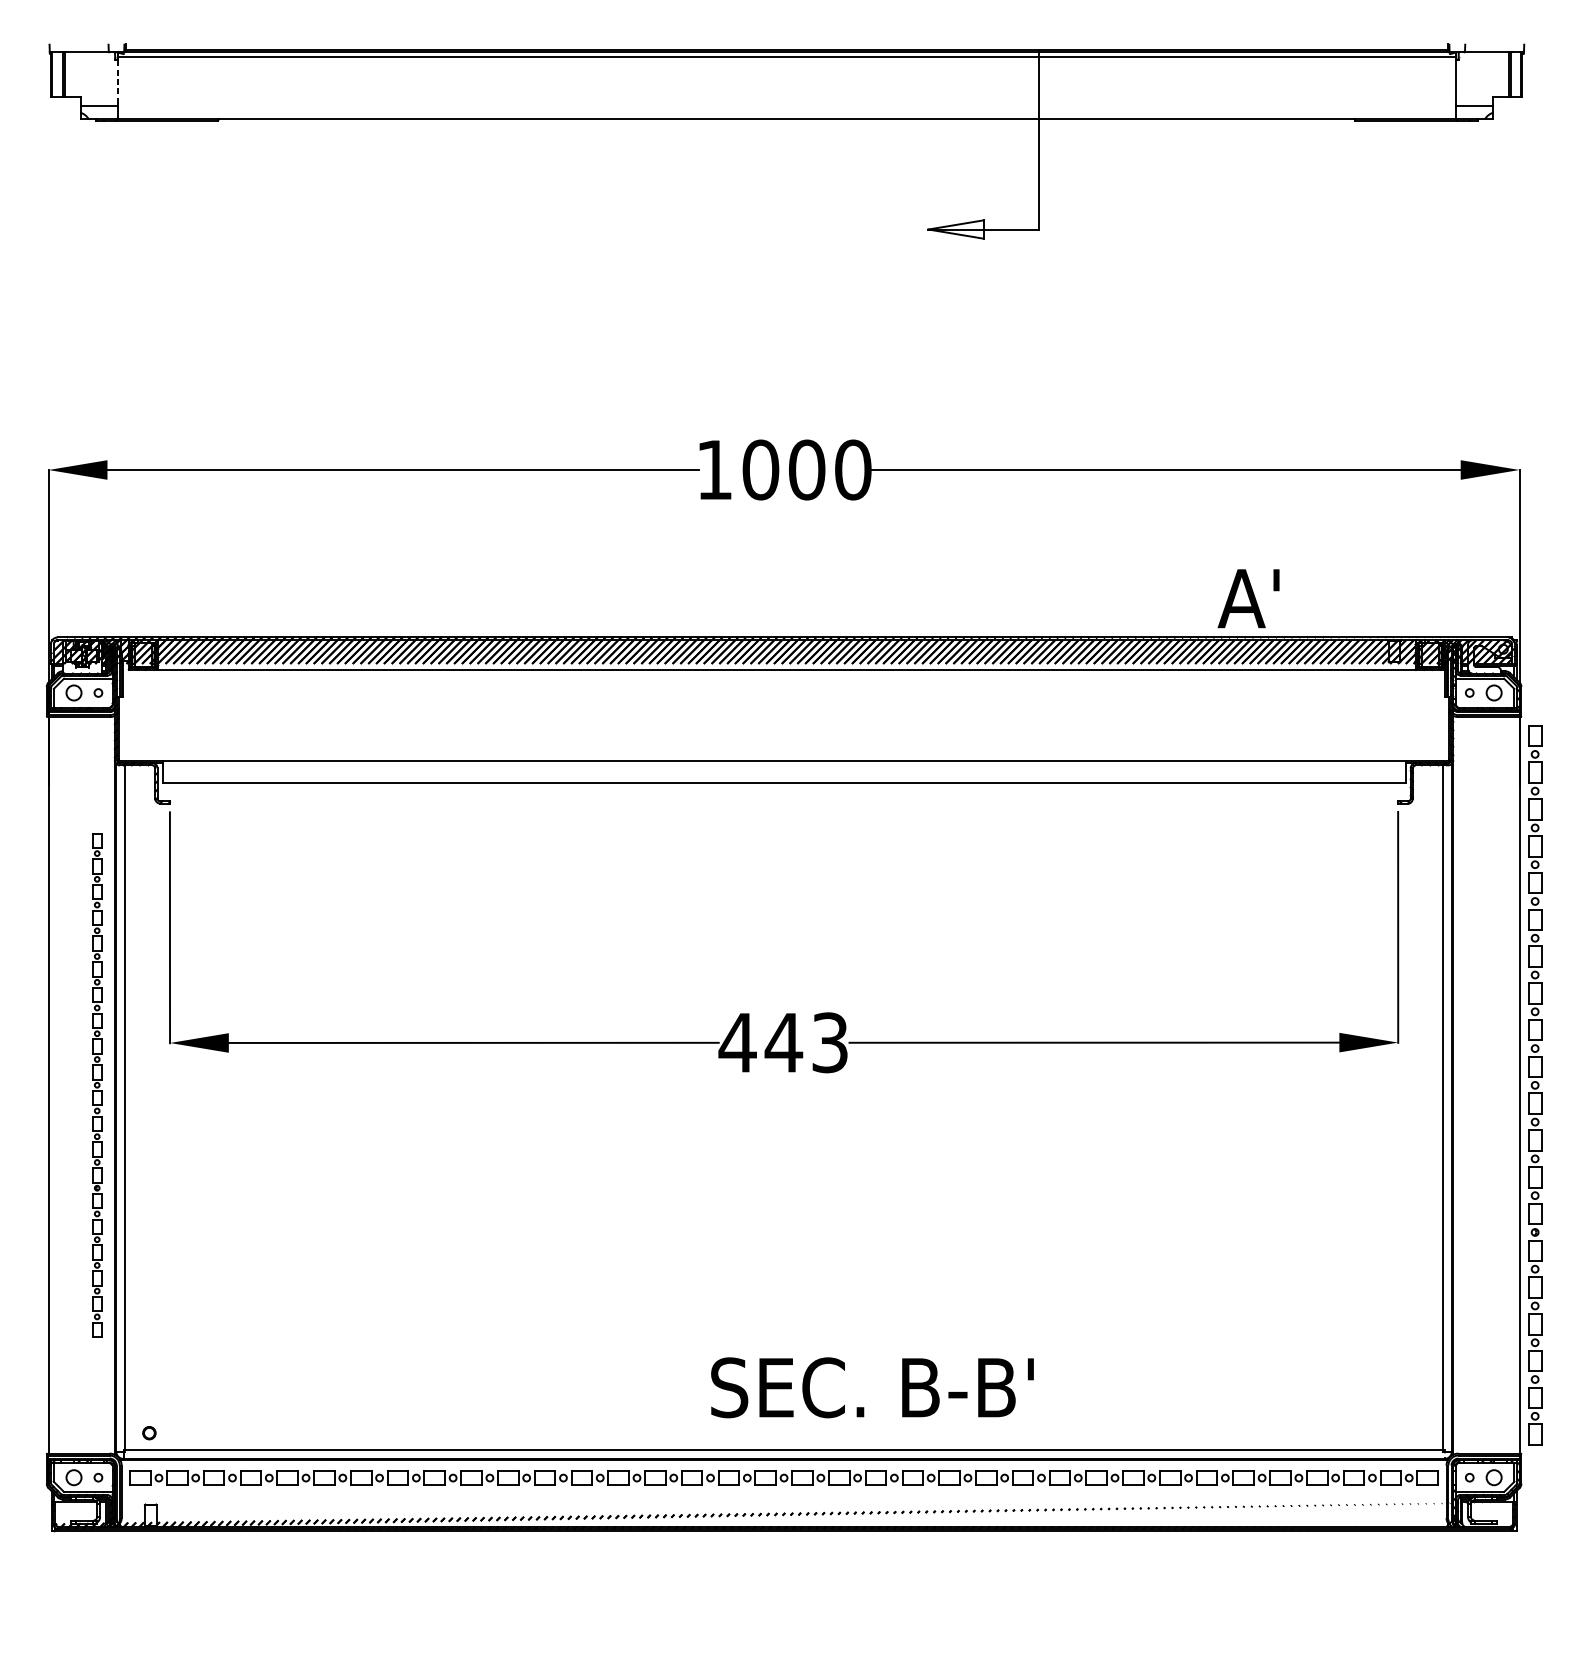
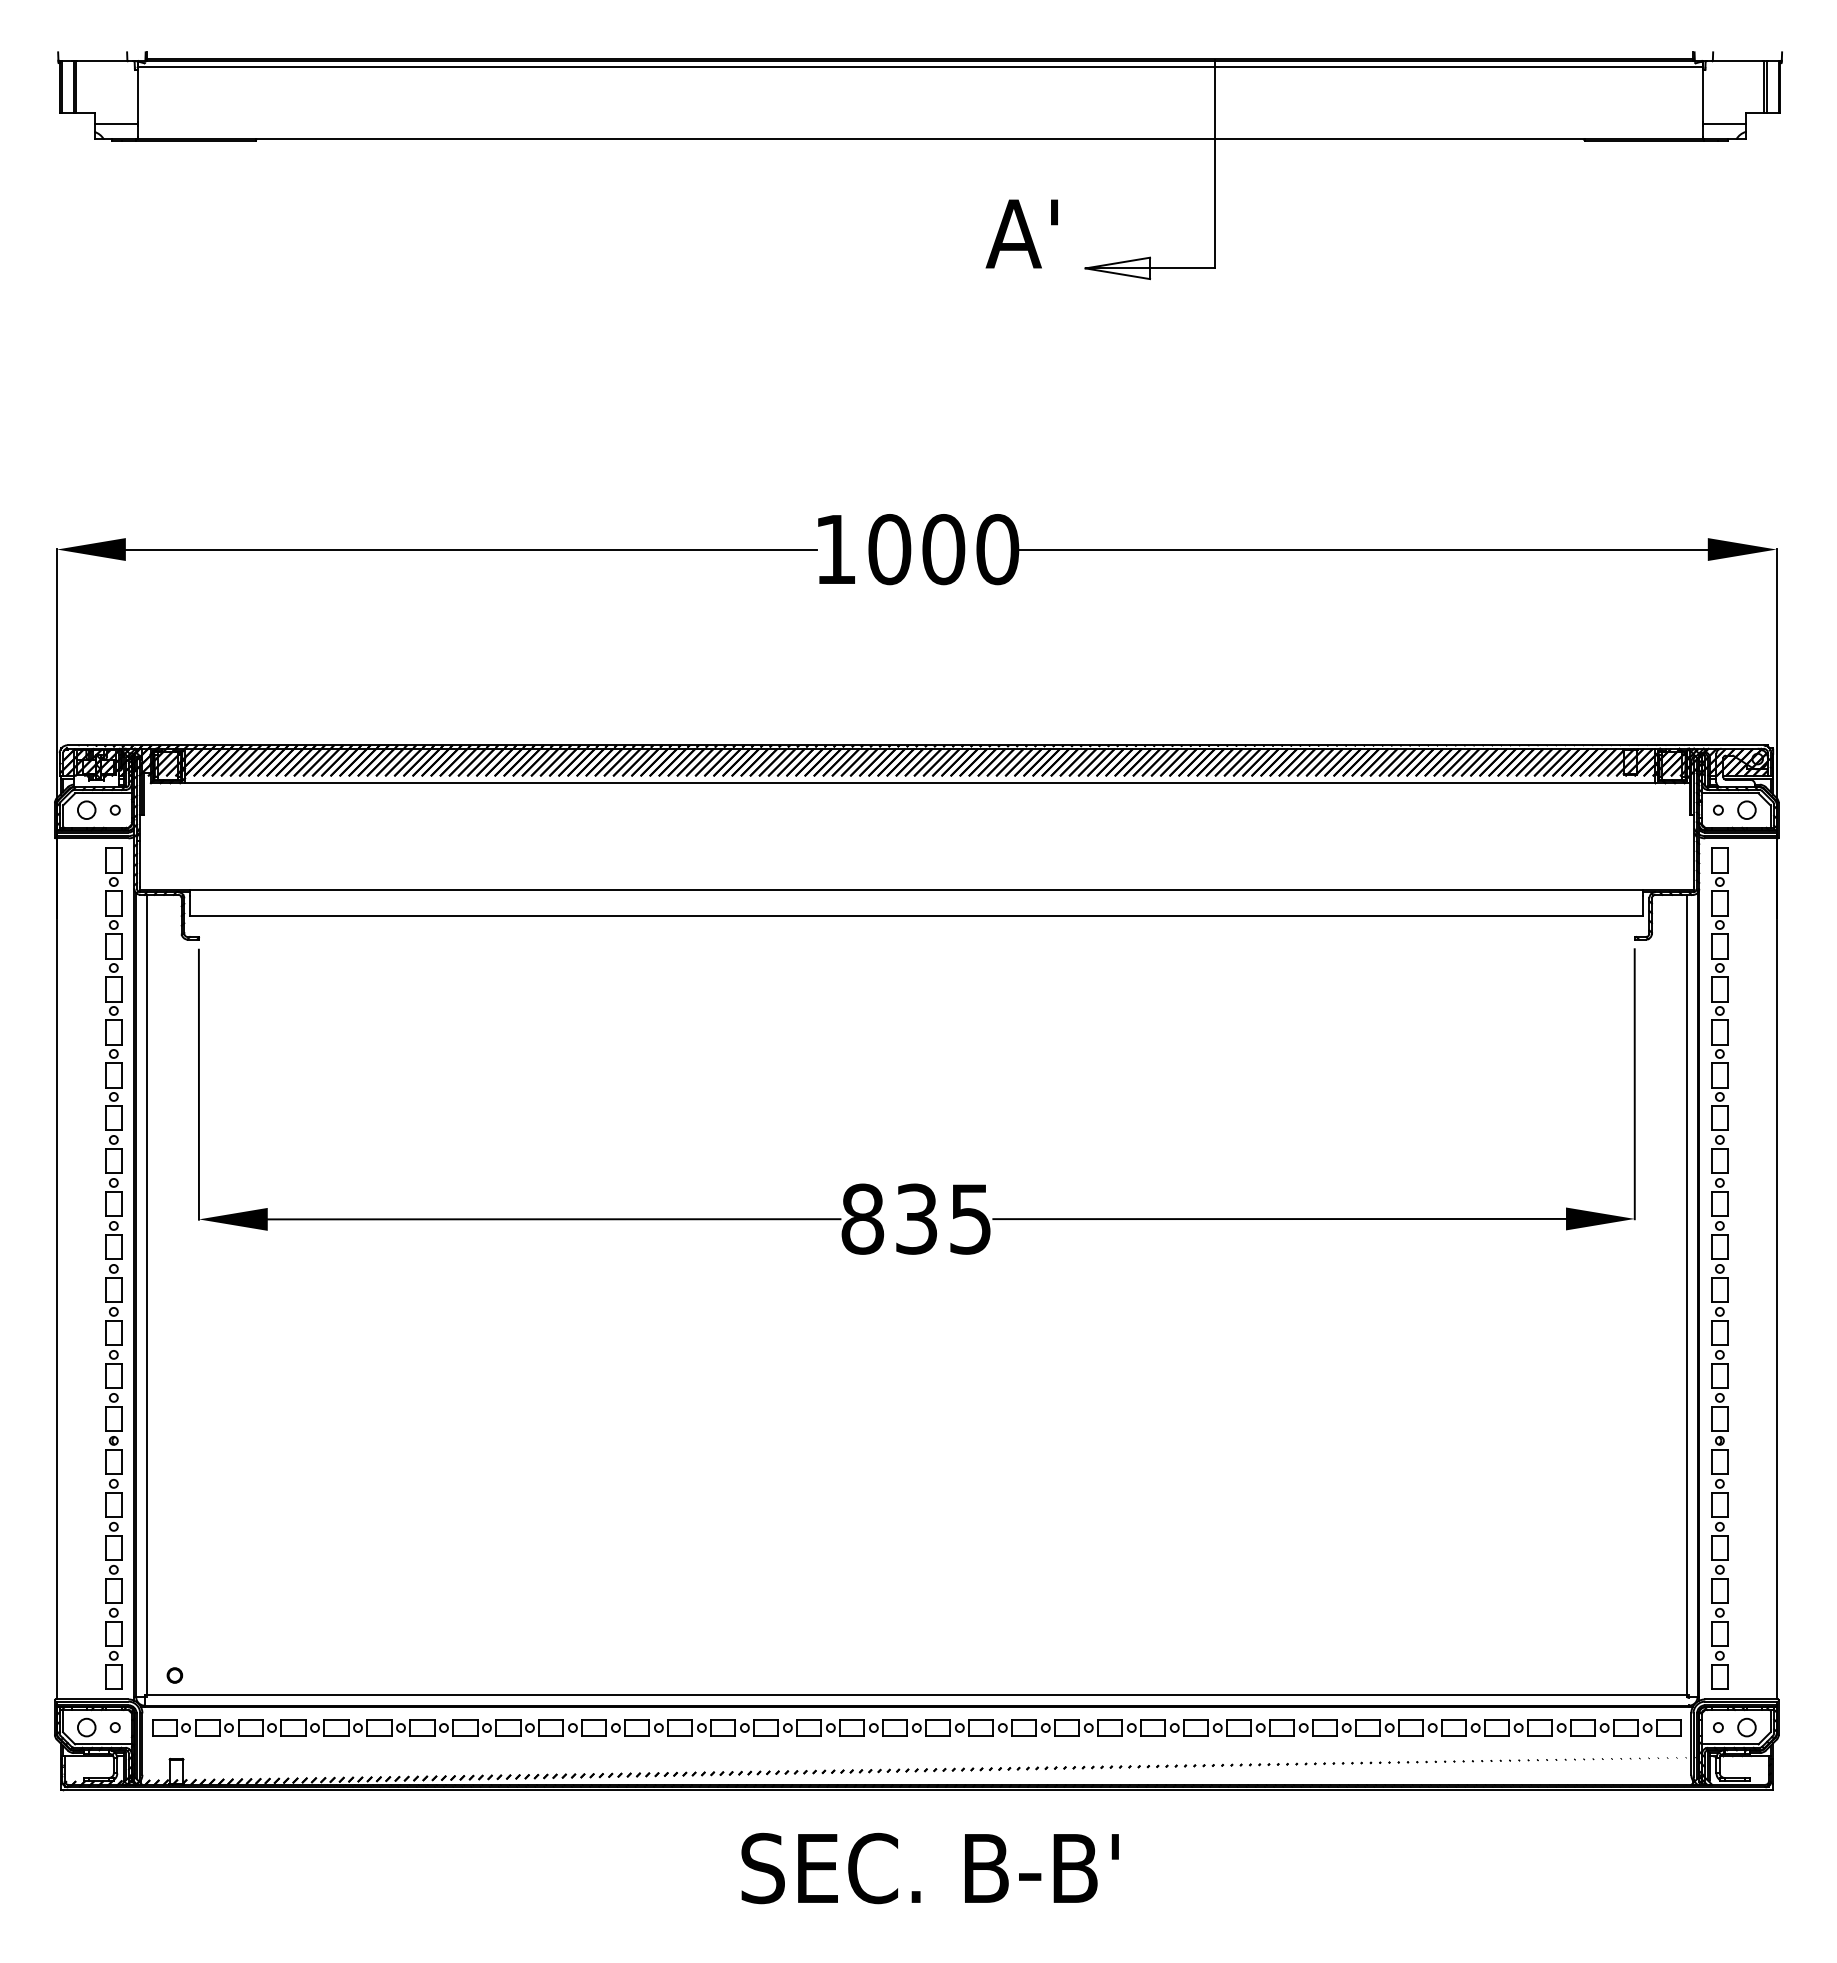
line: (117, 82) -> (137, 96), dashed -> solid
text: (1248, 598) -> (1021, 233), moved
text: (782, 1042) -> (915, 1218), 443 -> 835
part: (96, 1084) -> (113, 1268), size x1.43
part: (1534, 1084) -> (1719, 1268), moved
text: (871, 1387) -> (929, 1868), moved

